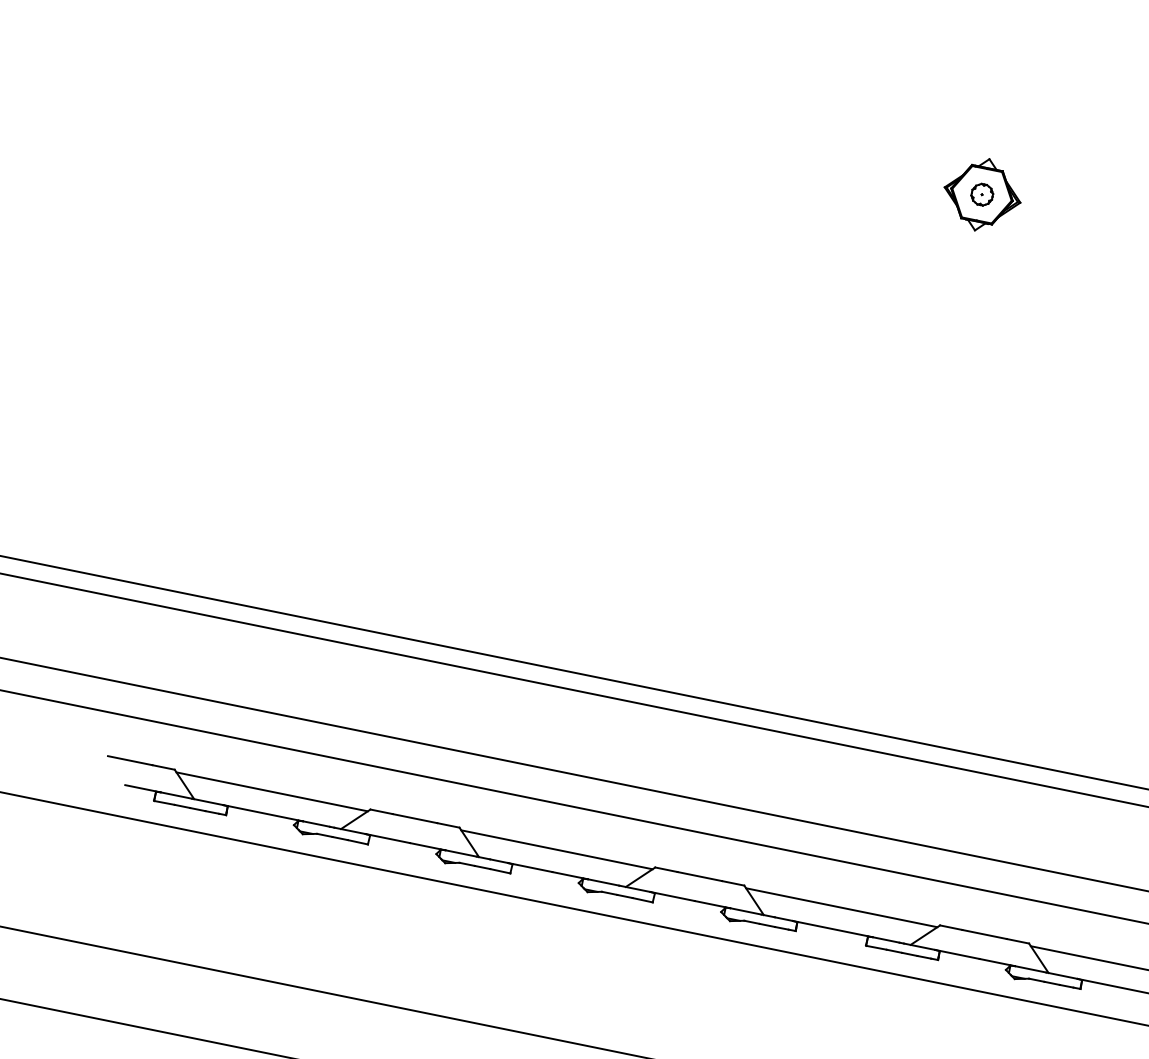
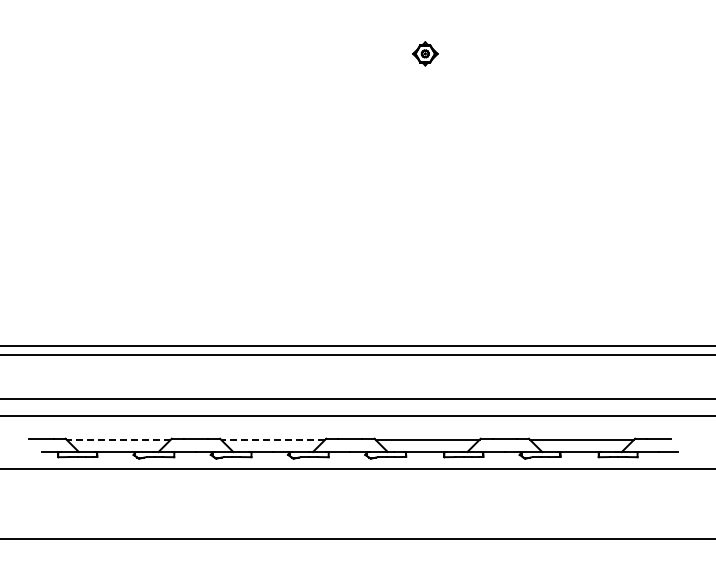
part: (982, 194) -> (425, 53), size x0.6
line: (271, 790) -> (118, 439), solid -> dashed
line: (557, 849) -> (273, 439), solid -> dashed

